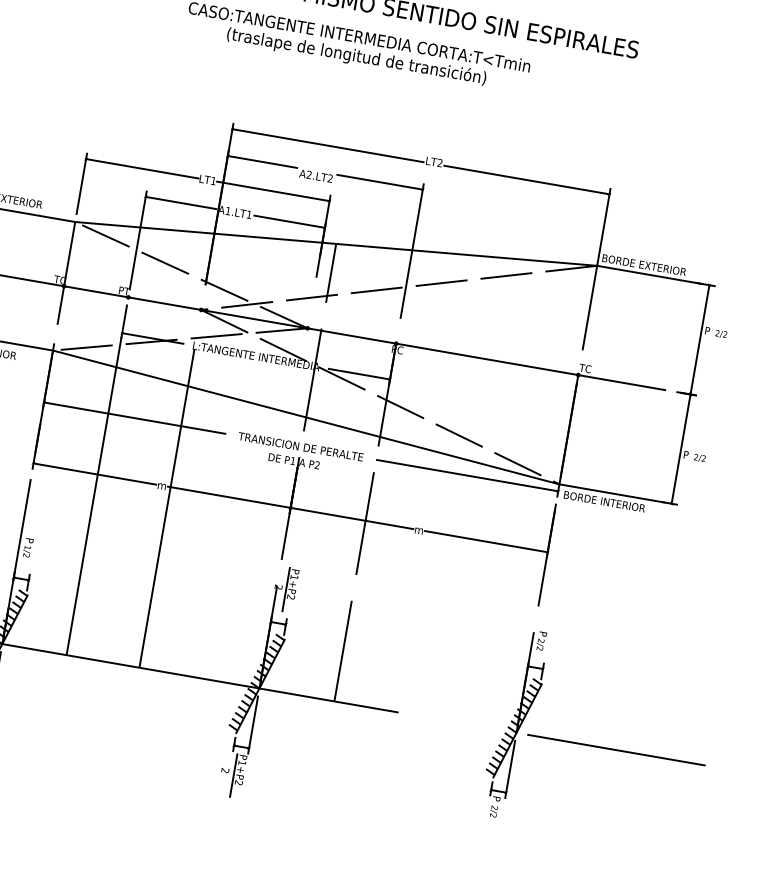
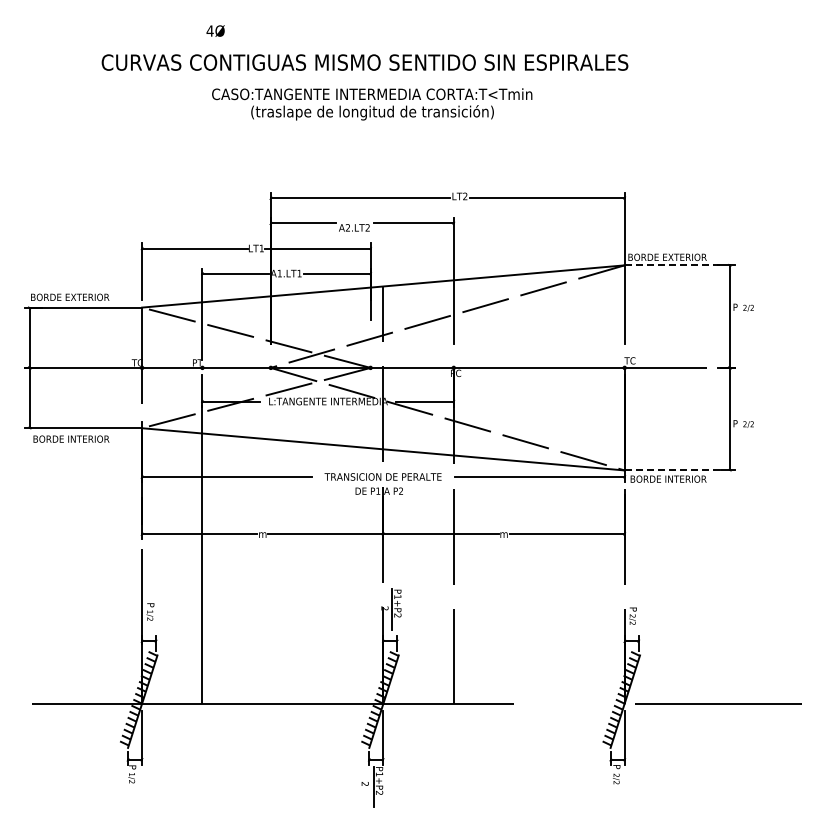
line: (650, 275) -> (674, 265), solid -> dashed
line: (612, 493) -> (674, 470), solid -> dashed
line: (166, 507) -> (270, 553), removed

